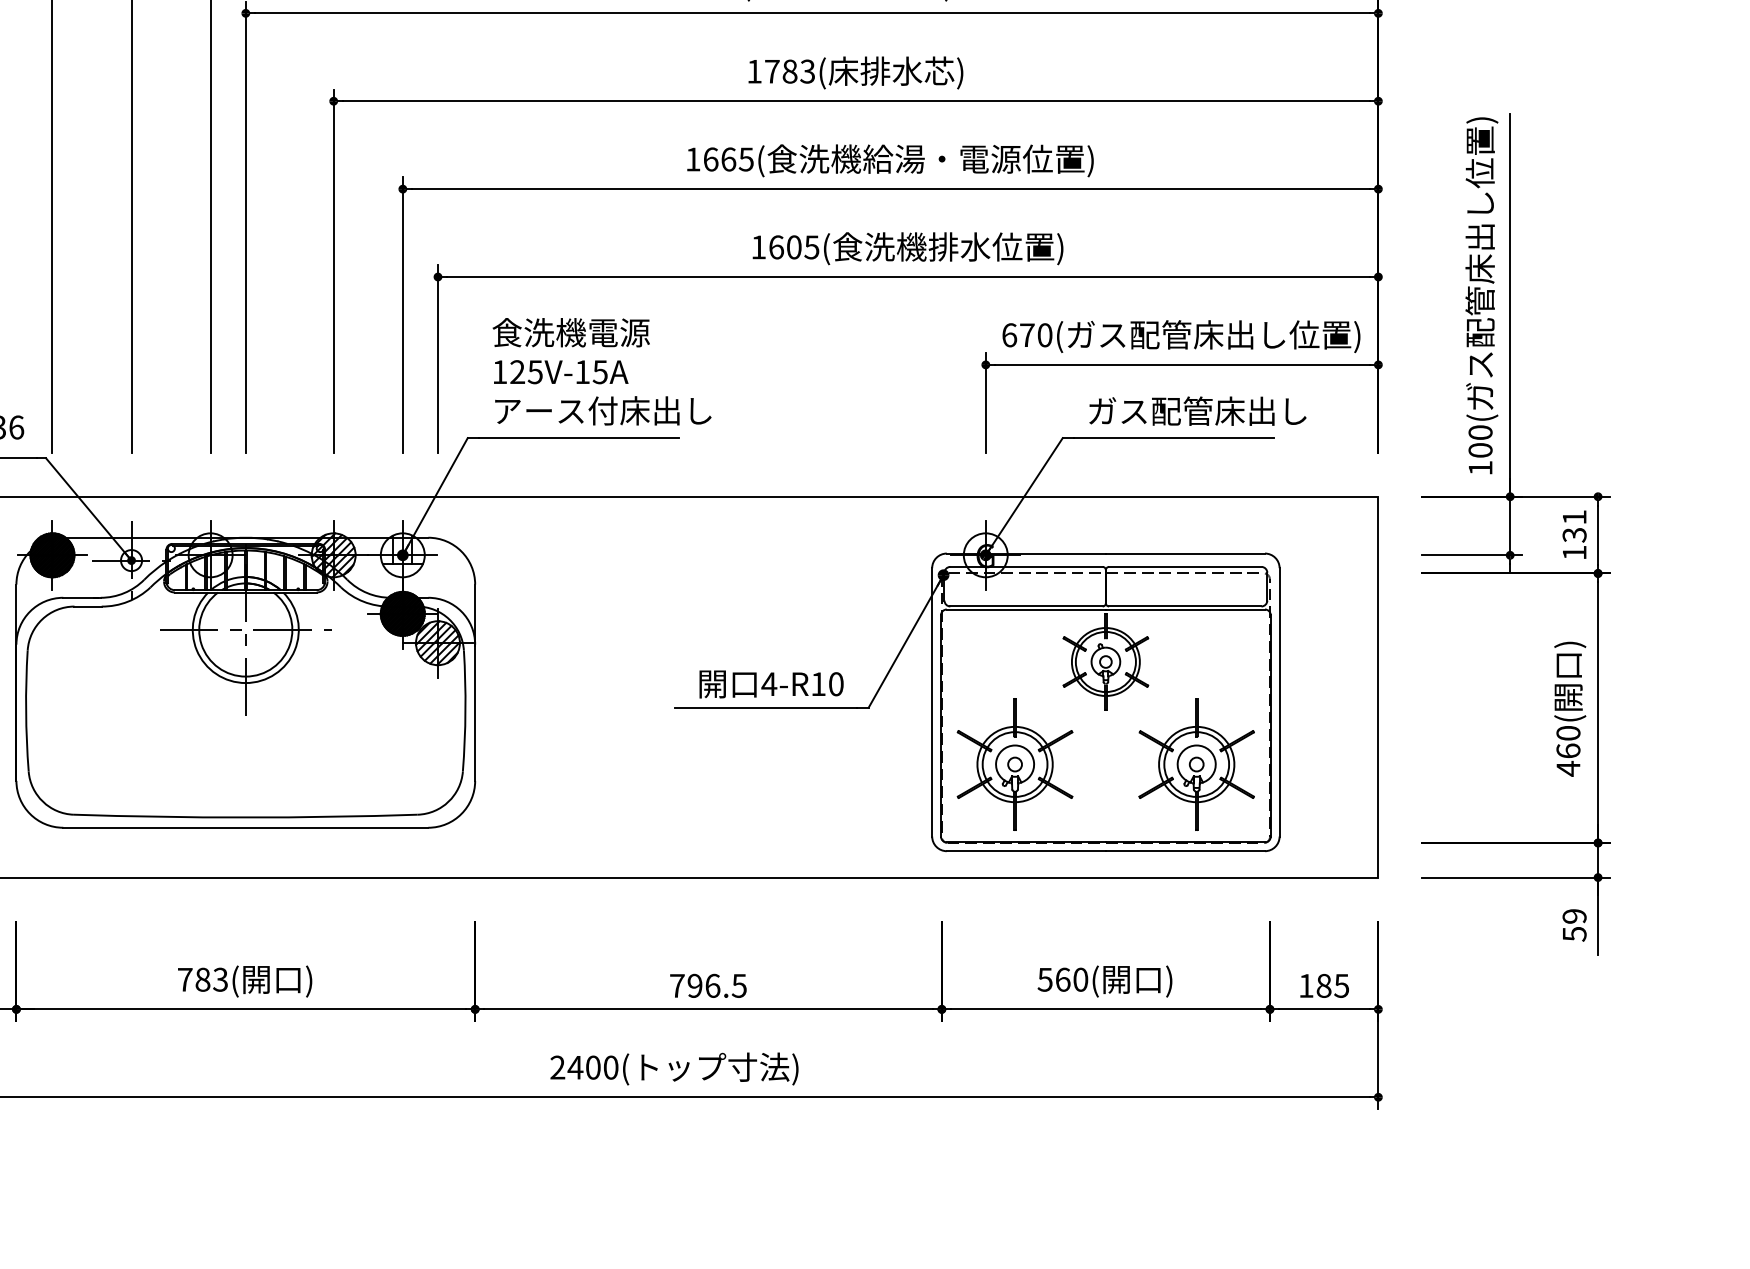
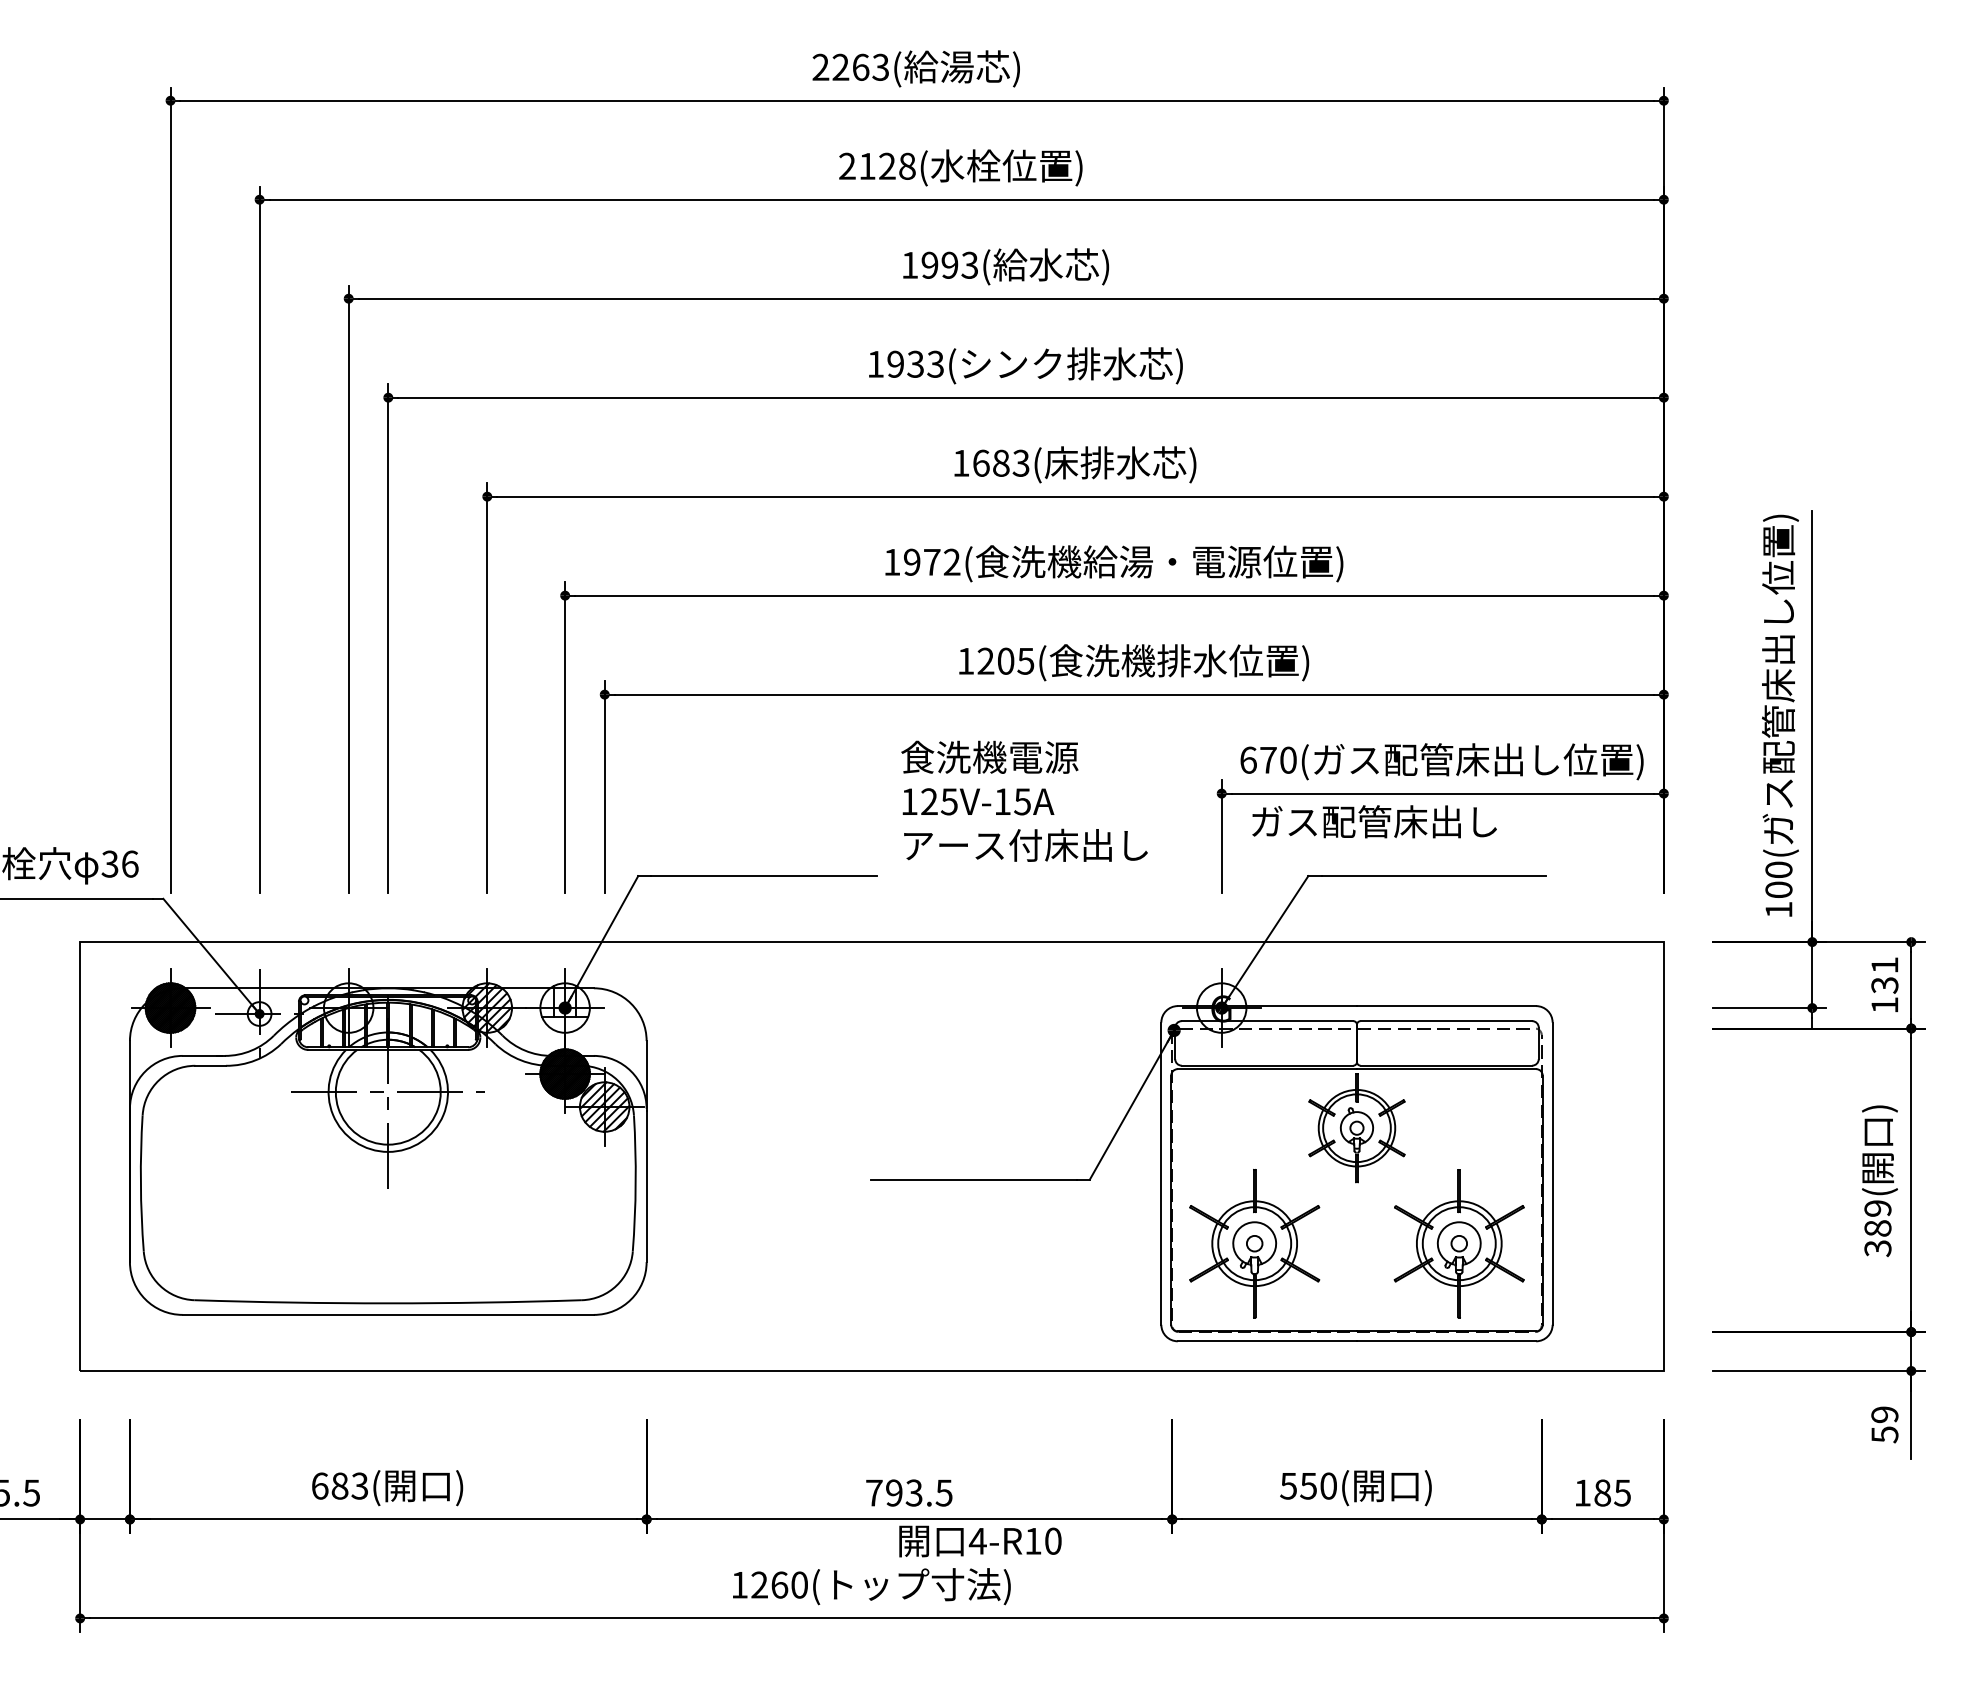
text: (772, 70) -> (981, 462), 1783( -> 1683(
text: (729, 158) -> (932, 561), 1665 -> 1972
text: (776, 246) -> (985, 660), 1605 -> 1205
text: (602, 371) -> (1024, 800), moved
text: (1197, 410) -> (1374, 821), moved
text: (771, 684) -> (980, 1541), moved
text: (1568, 751) -> (1877, 1228), 460( -> 389(
text: (185, 979) -> (320, 1485), 783( -> 683(
text: (1062, 979) -> (1308, 1485), 560( -> 550(
text: (712, 985) -> (913, 1492), 796.5 -> 793.5
text: (575, 1067) -> (759, 1584), 2400 -> 1260

